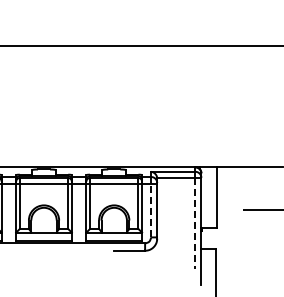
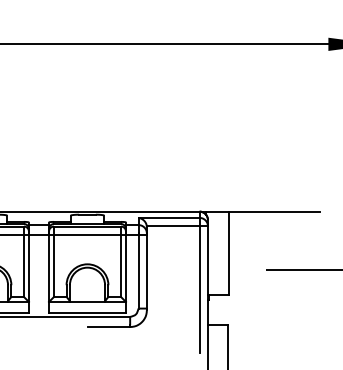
line: (151, 209) -> (138, 269), dashed -> solid
line: (195, 223) -> (199, 289), dashed -> solid

